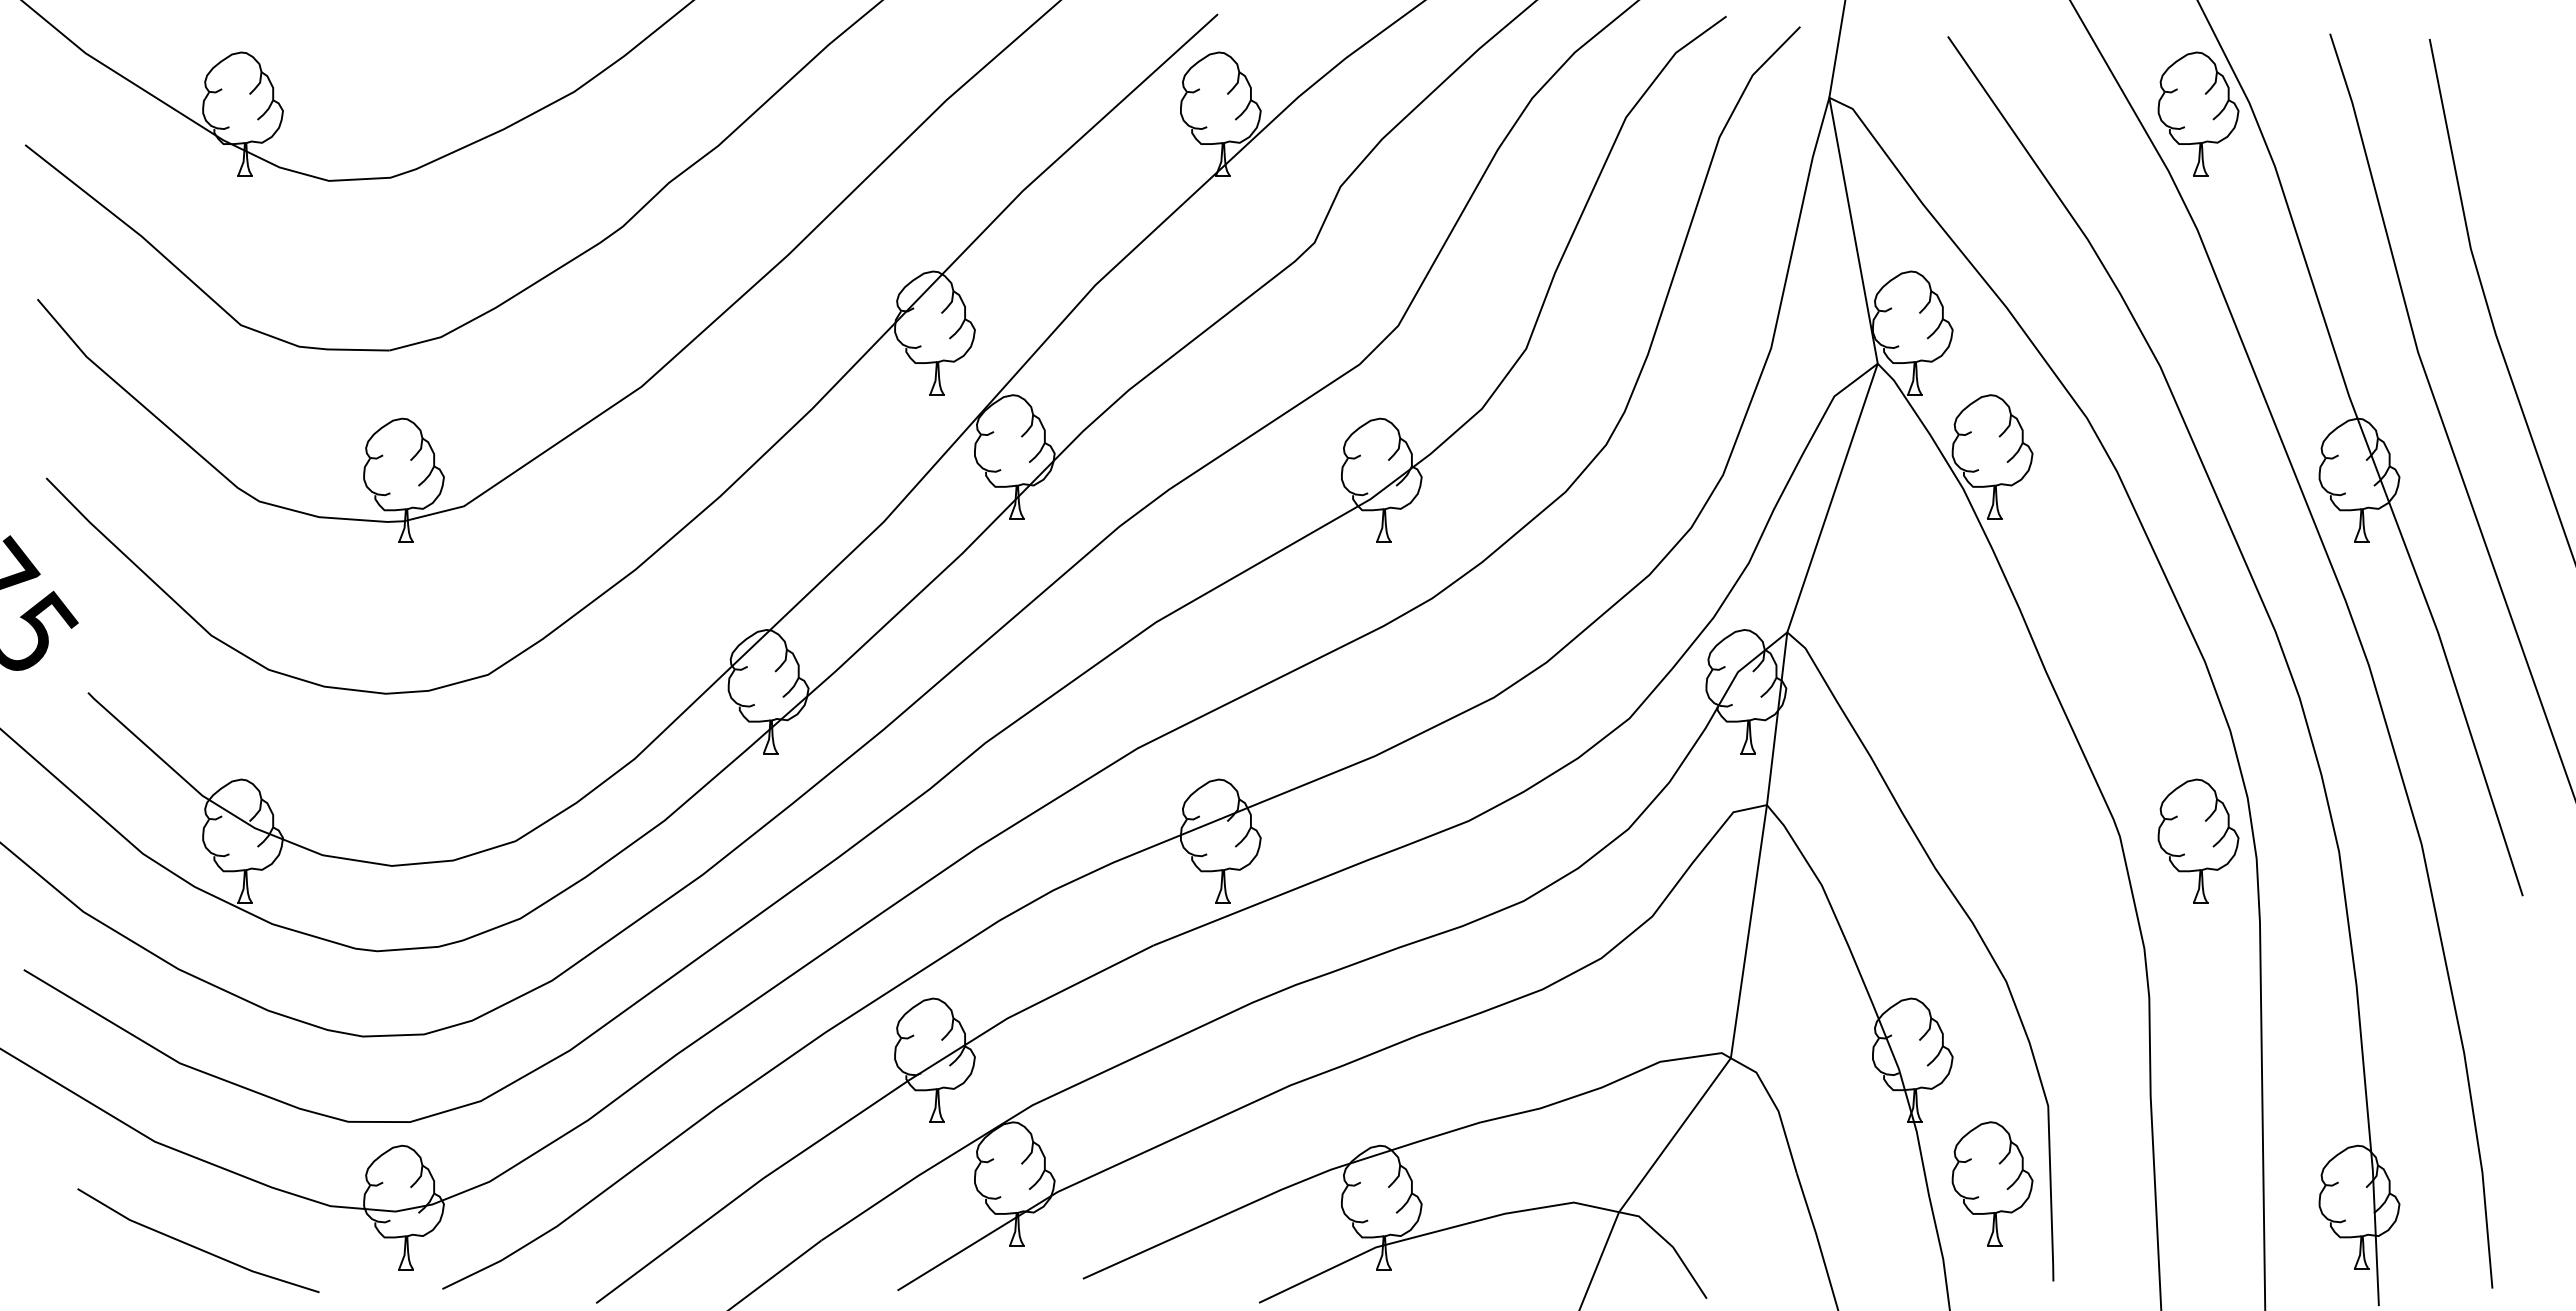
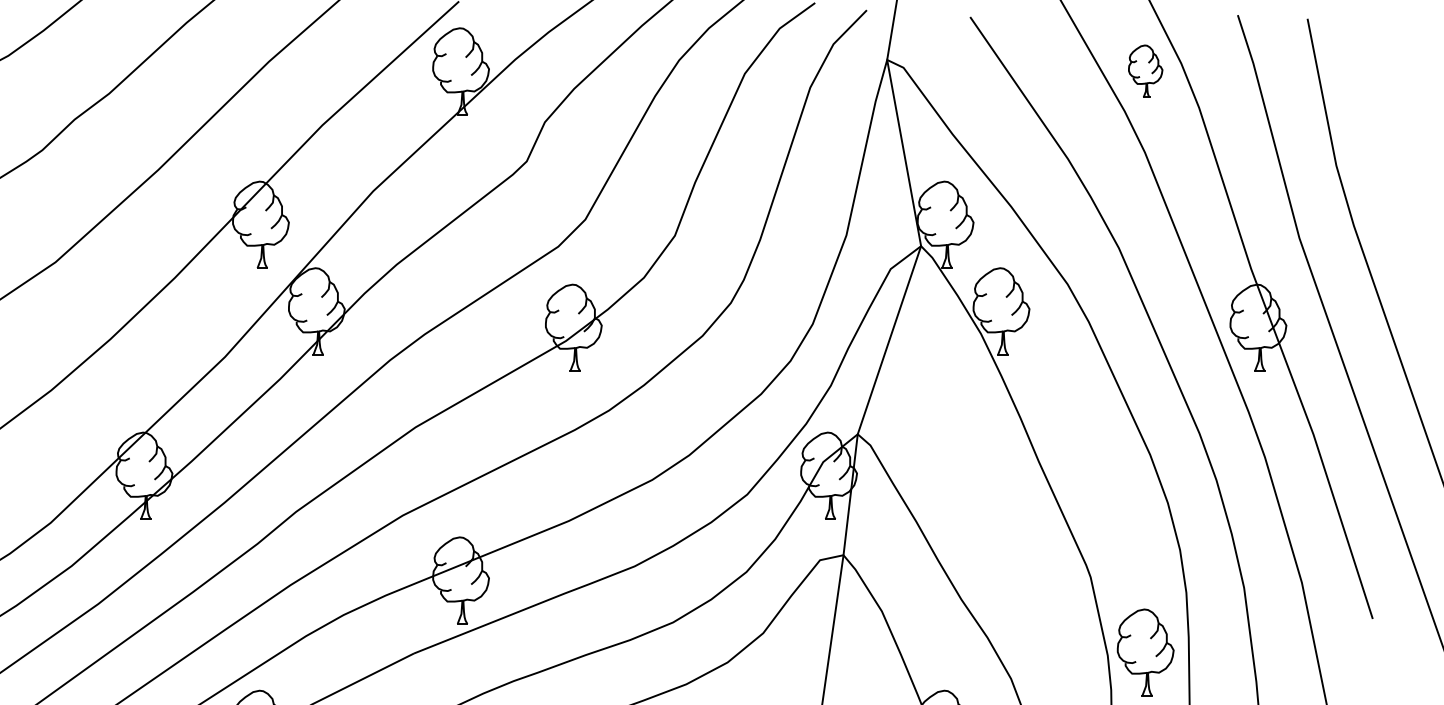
part: (2198, 113) -> (1145, 70), size x0.6
part: (2198, 840) -> (1145, 652), moved

